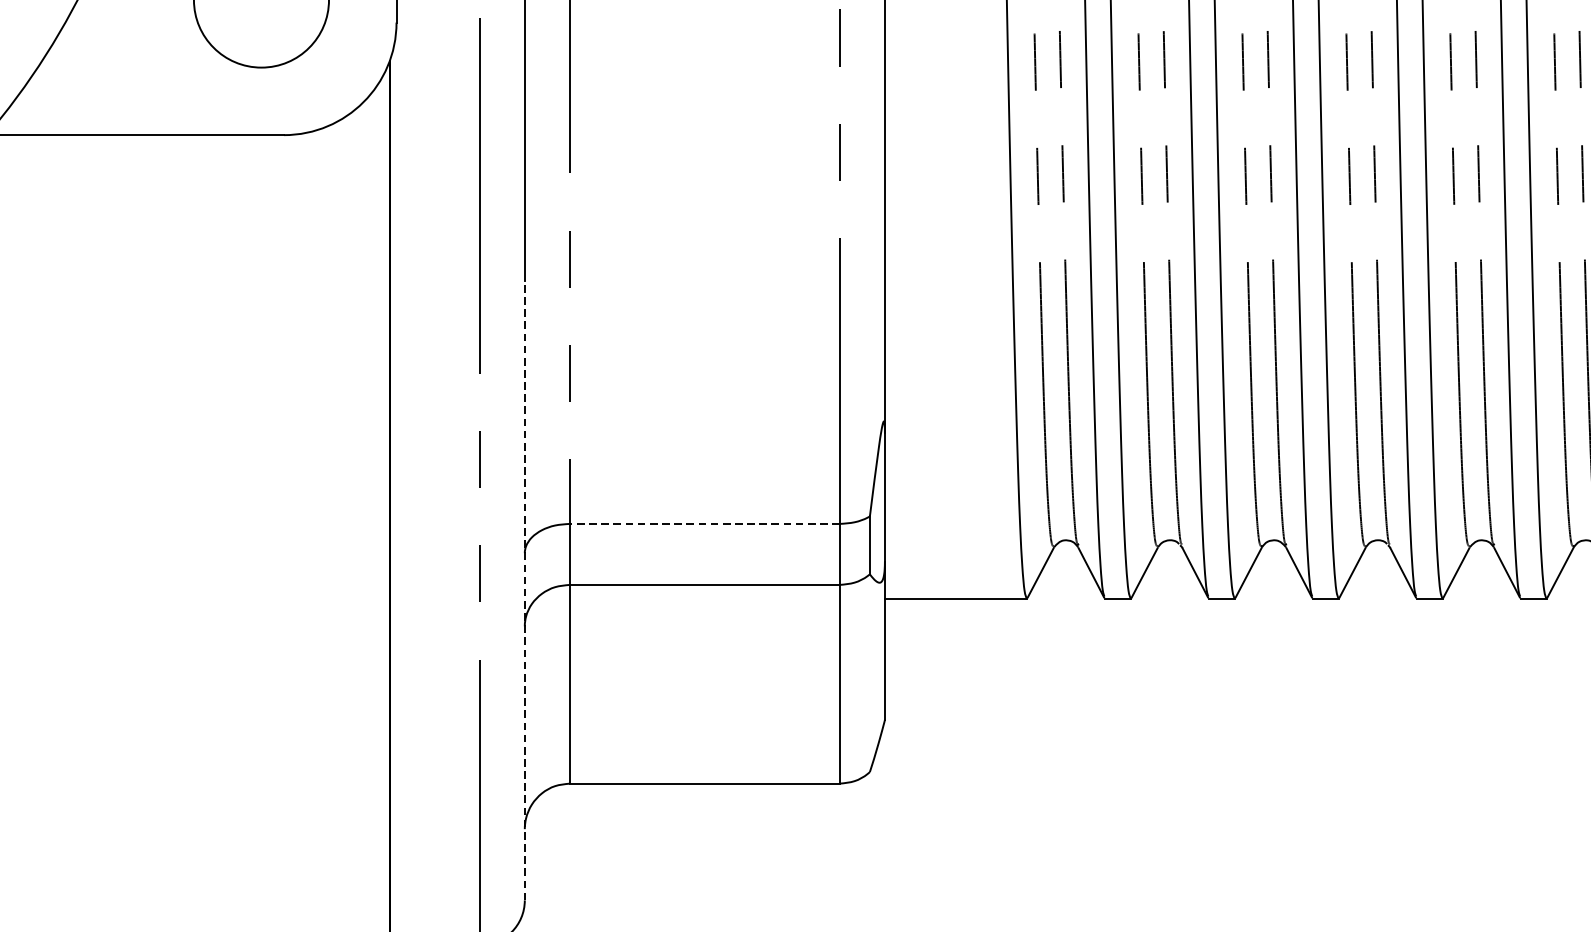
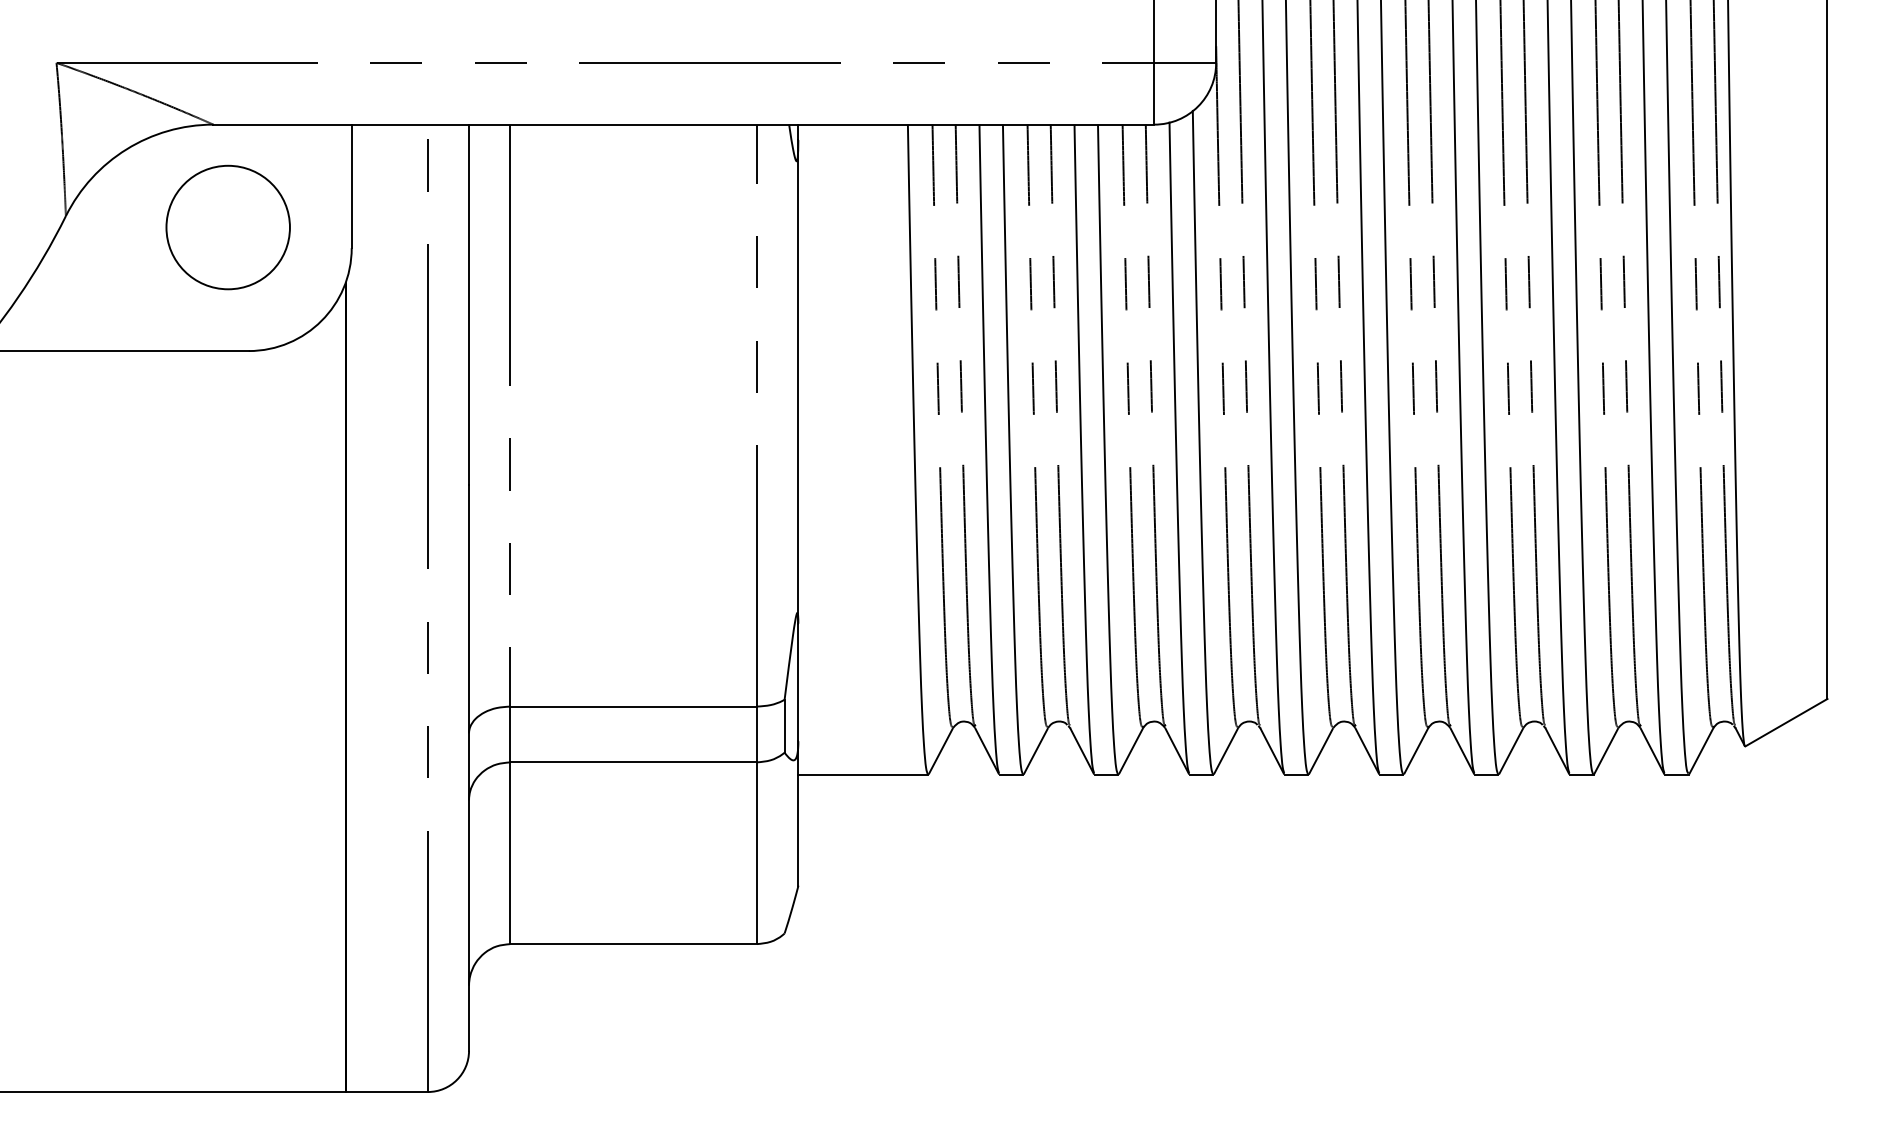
line: (704, 523) -> (633, 706), dashed -> solid
line: (525, 590) -> (469, 767), dashed -> solid

